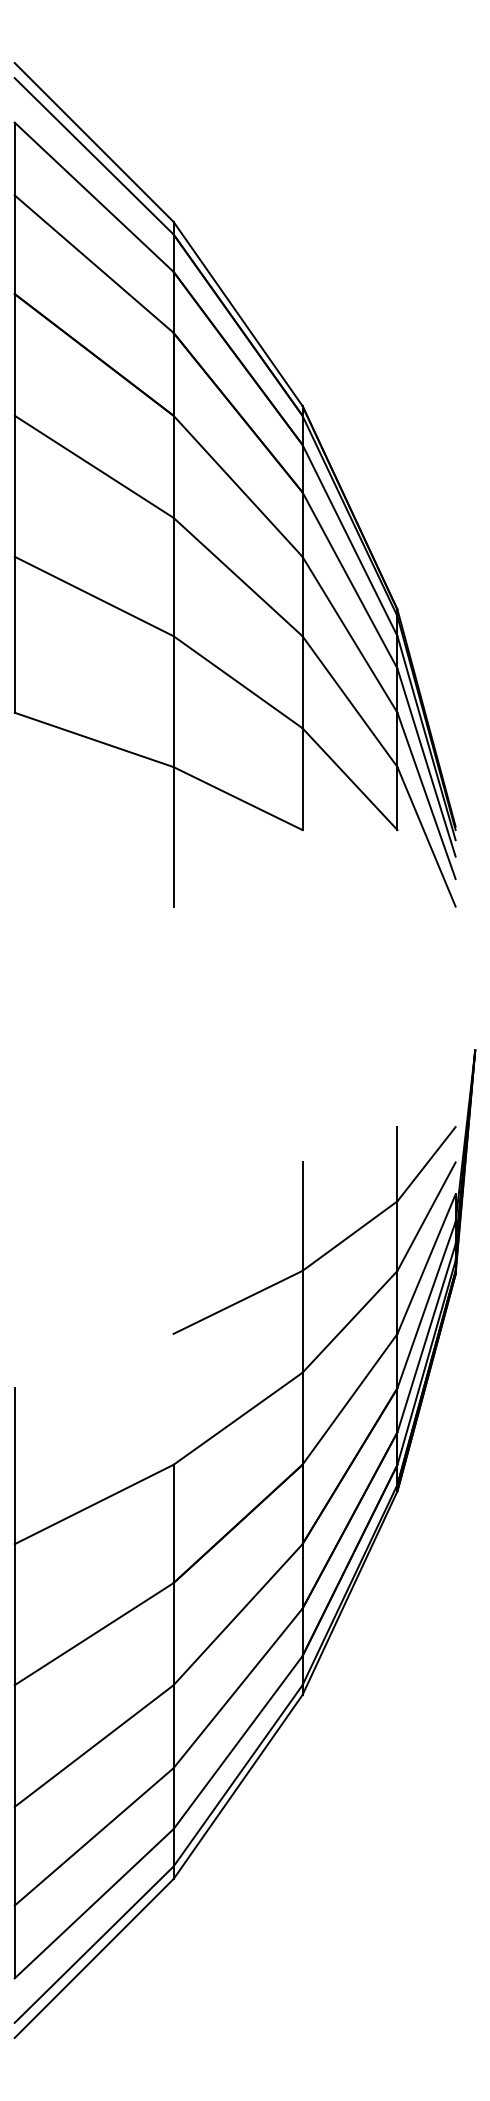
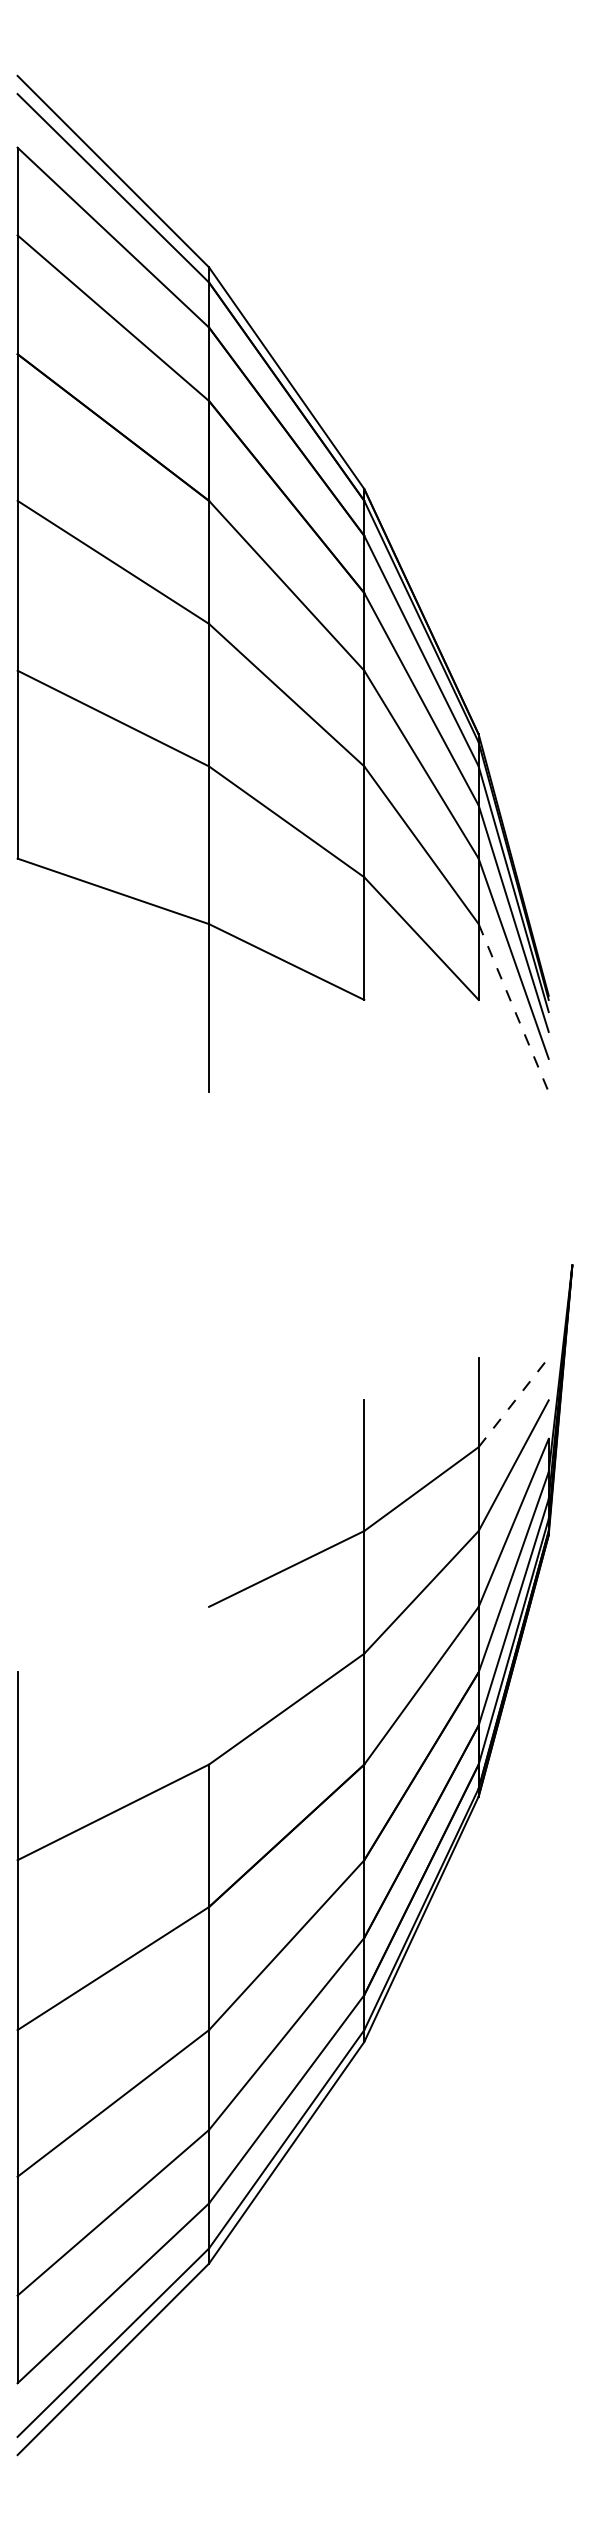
line: (426, 836) -> (513, 1007), solid -> dashed
line: (426, 1163) -> (513, 1401), solid -> dashed

